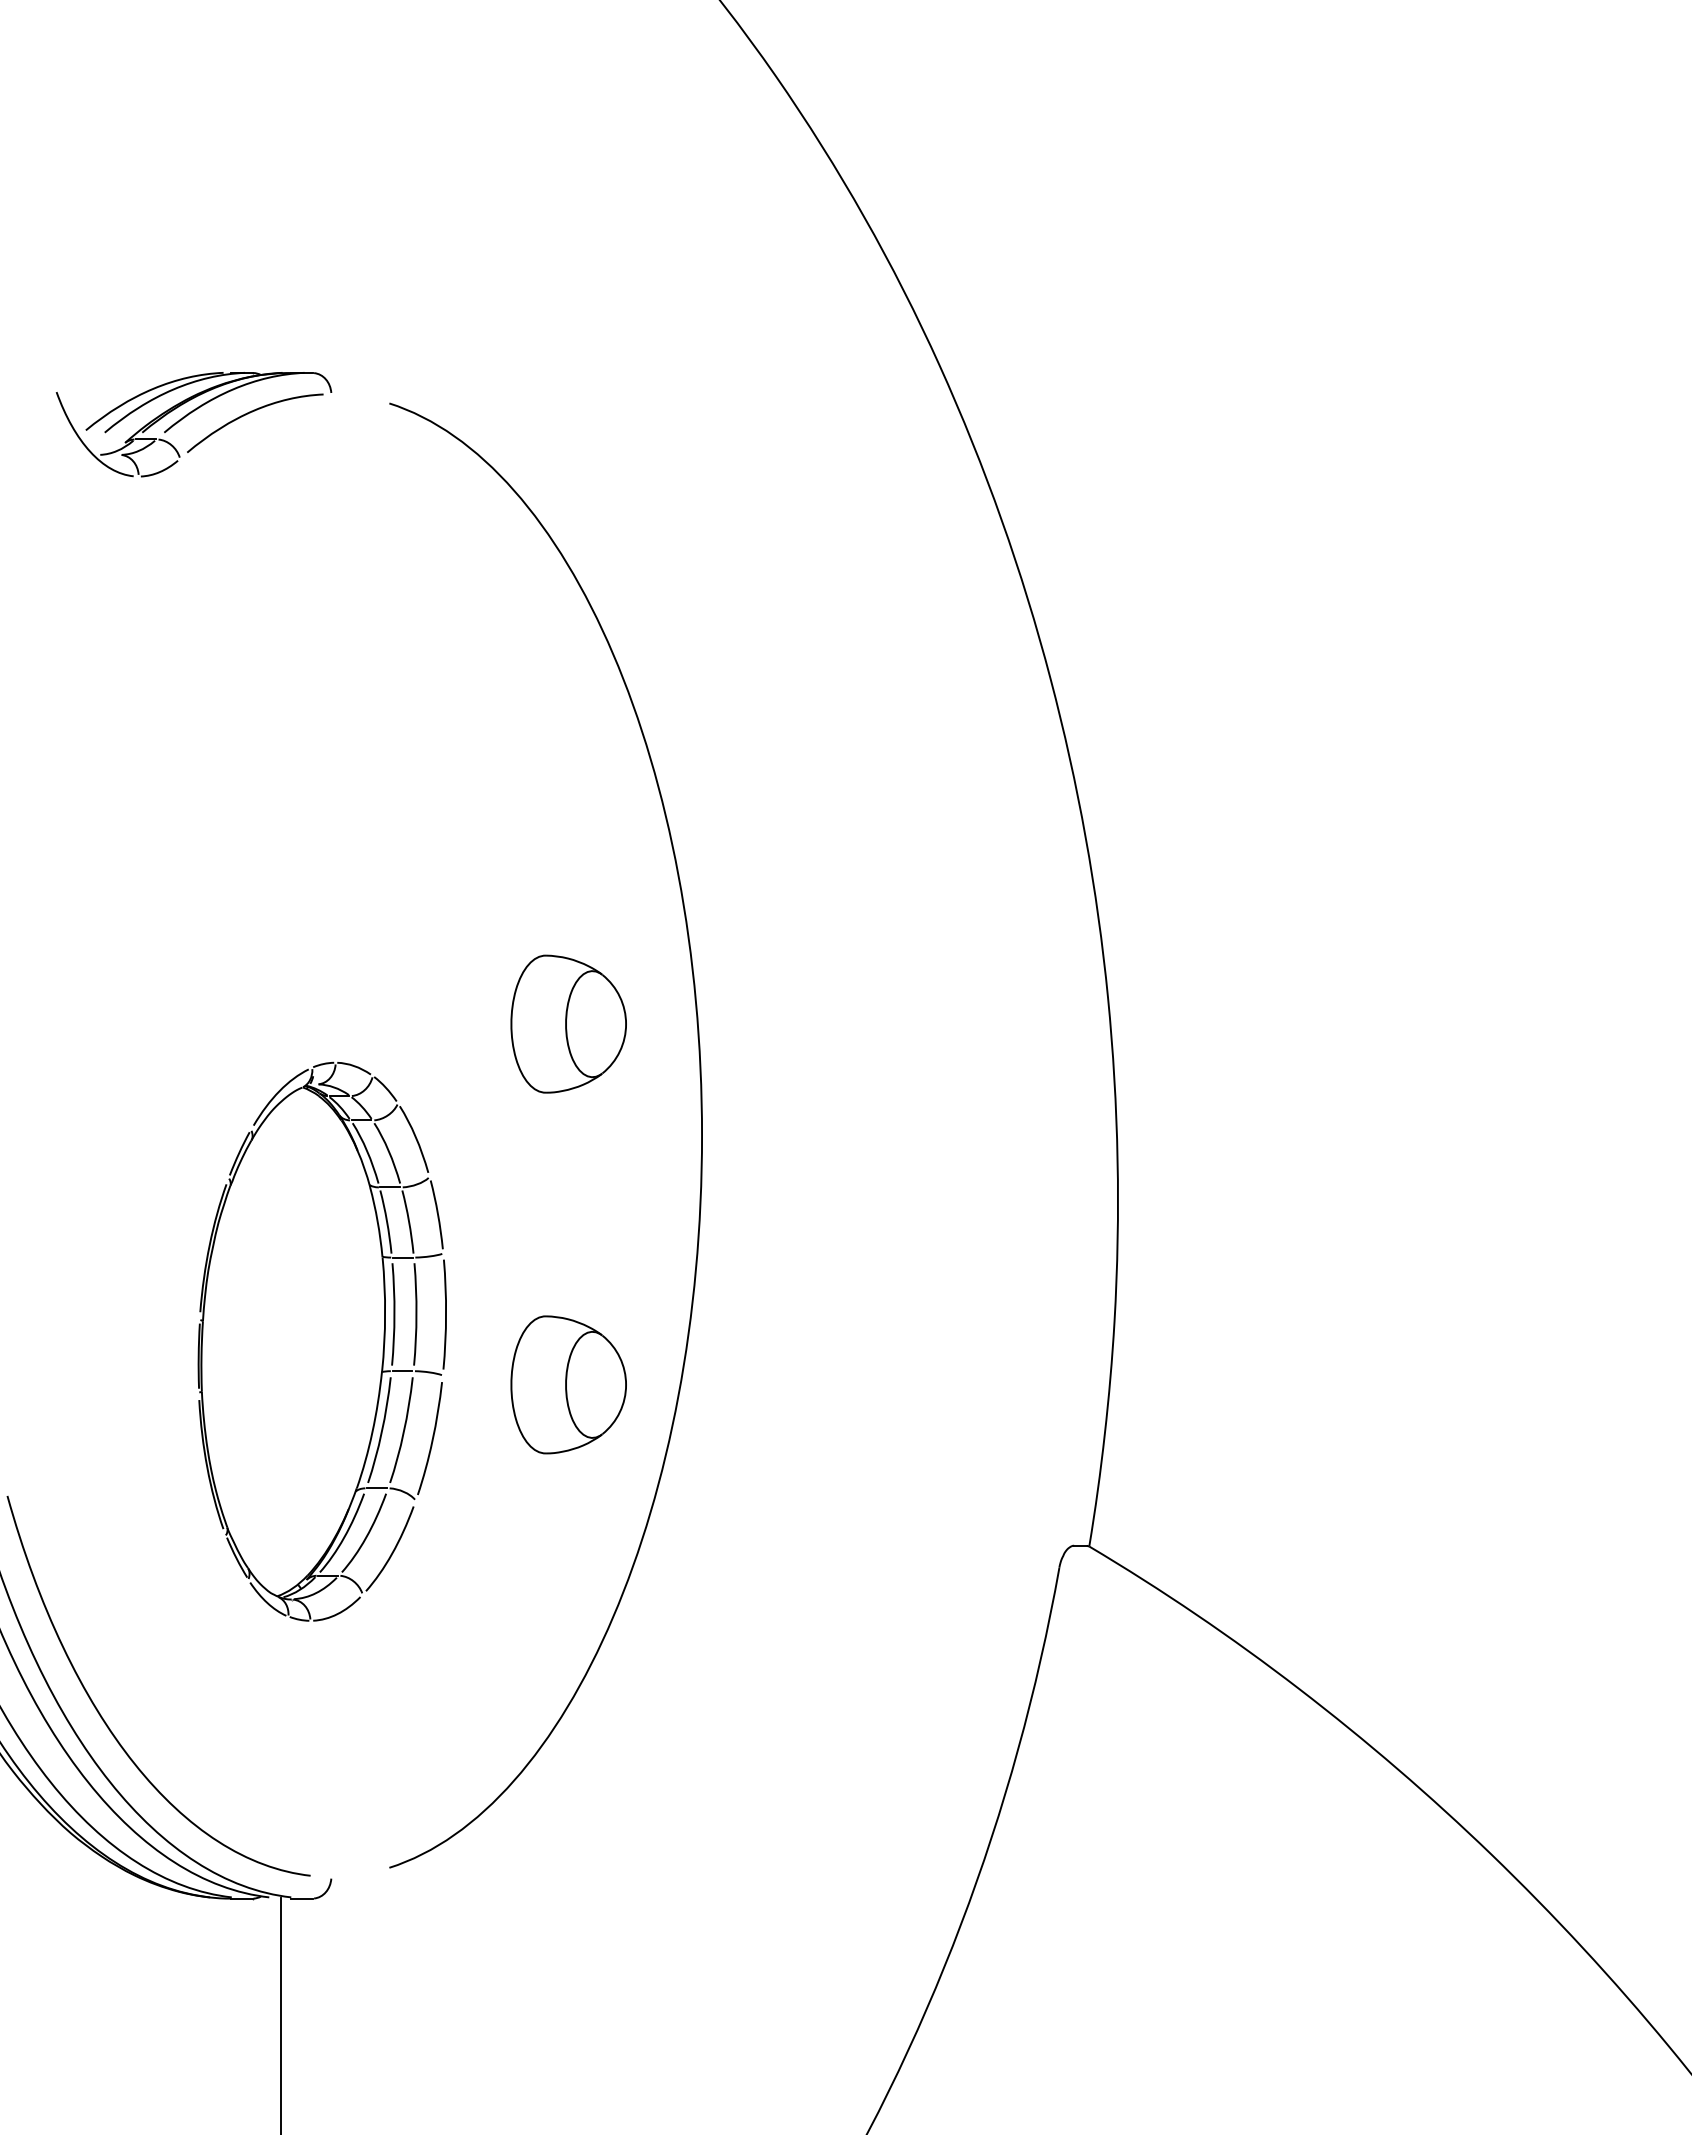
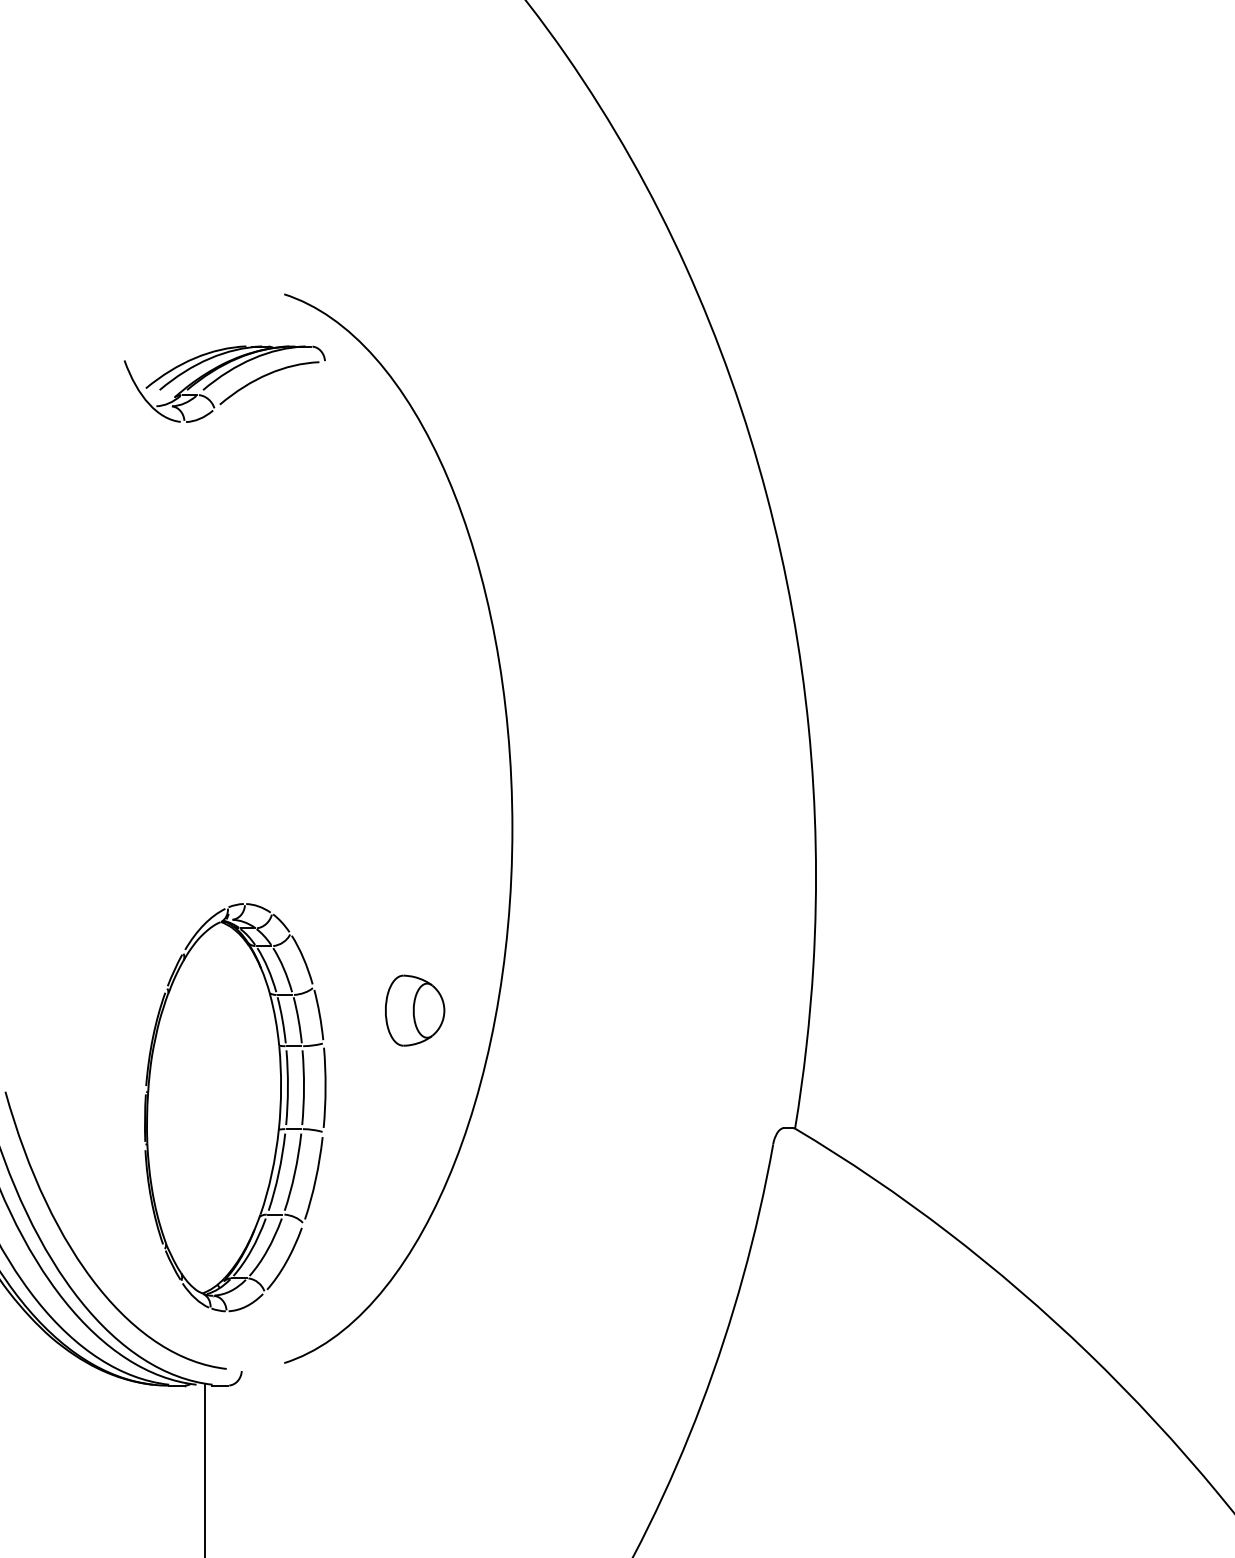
part: (187, 416) -> (220, 378), moved
part: (568, 1023) -> (414, 746), removed
part: (321, 1341) -> (234, 1107), moved
part: (568, 1384) -> (414, 1010), size x0.7

